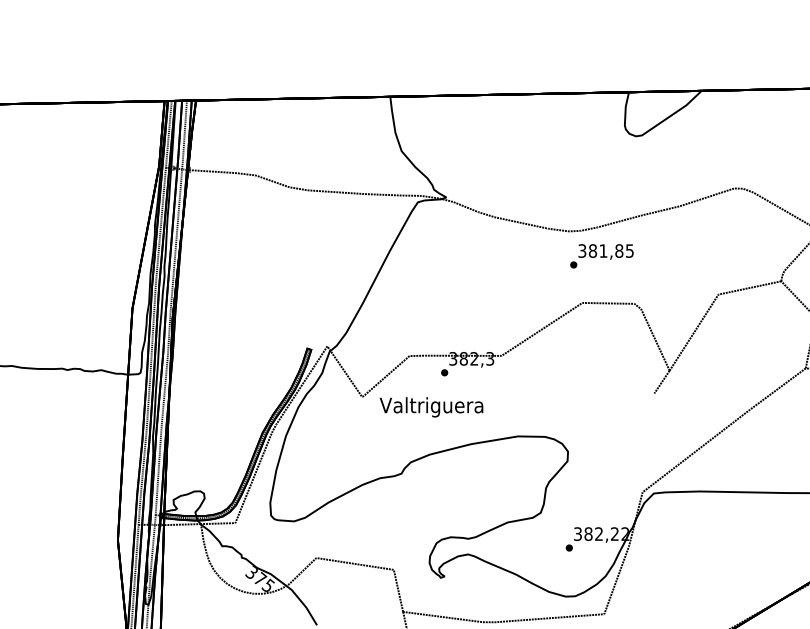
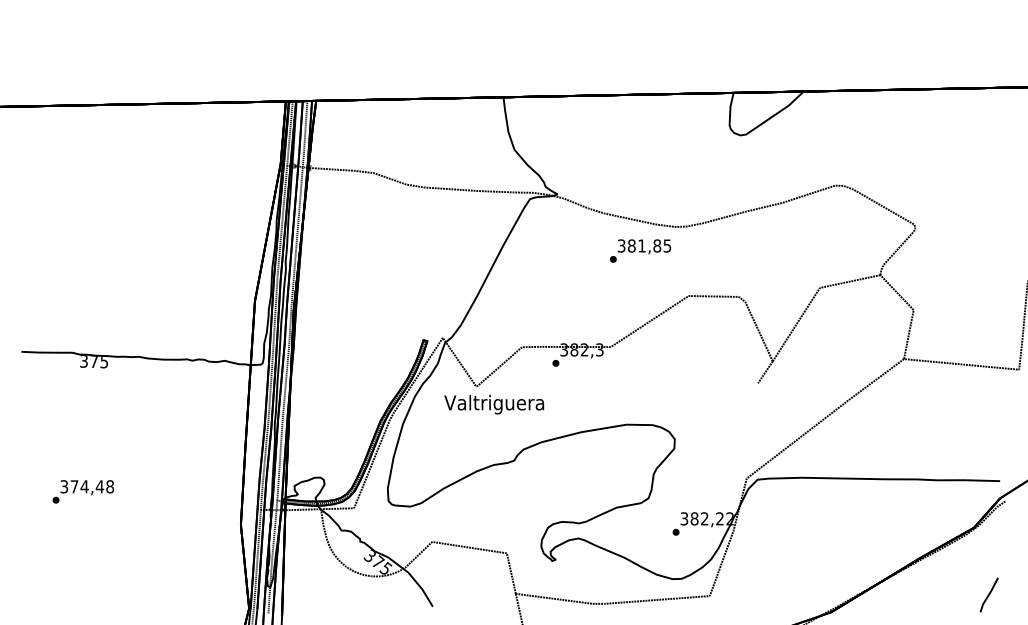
text: (601, 255) -> (640, 250), moved
text: (431, 407) -> (494, 404), moved

